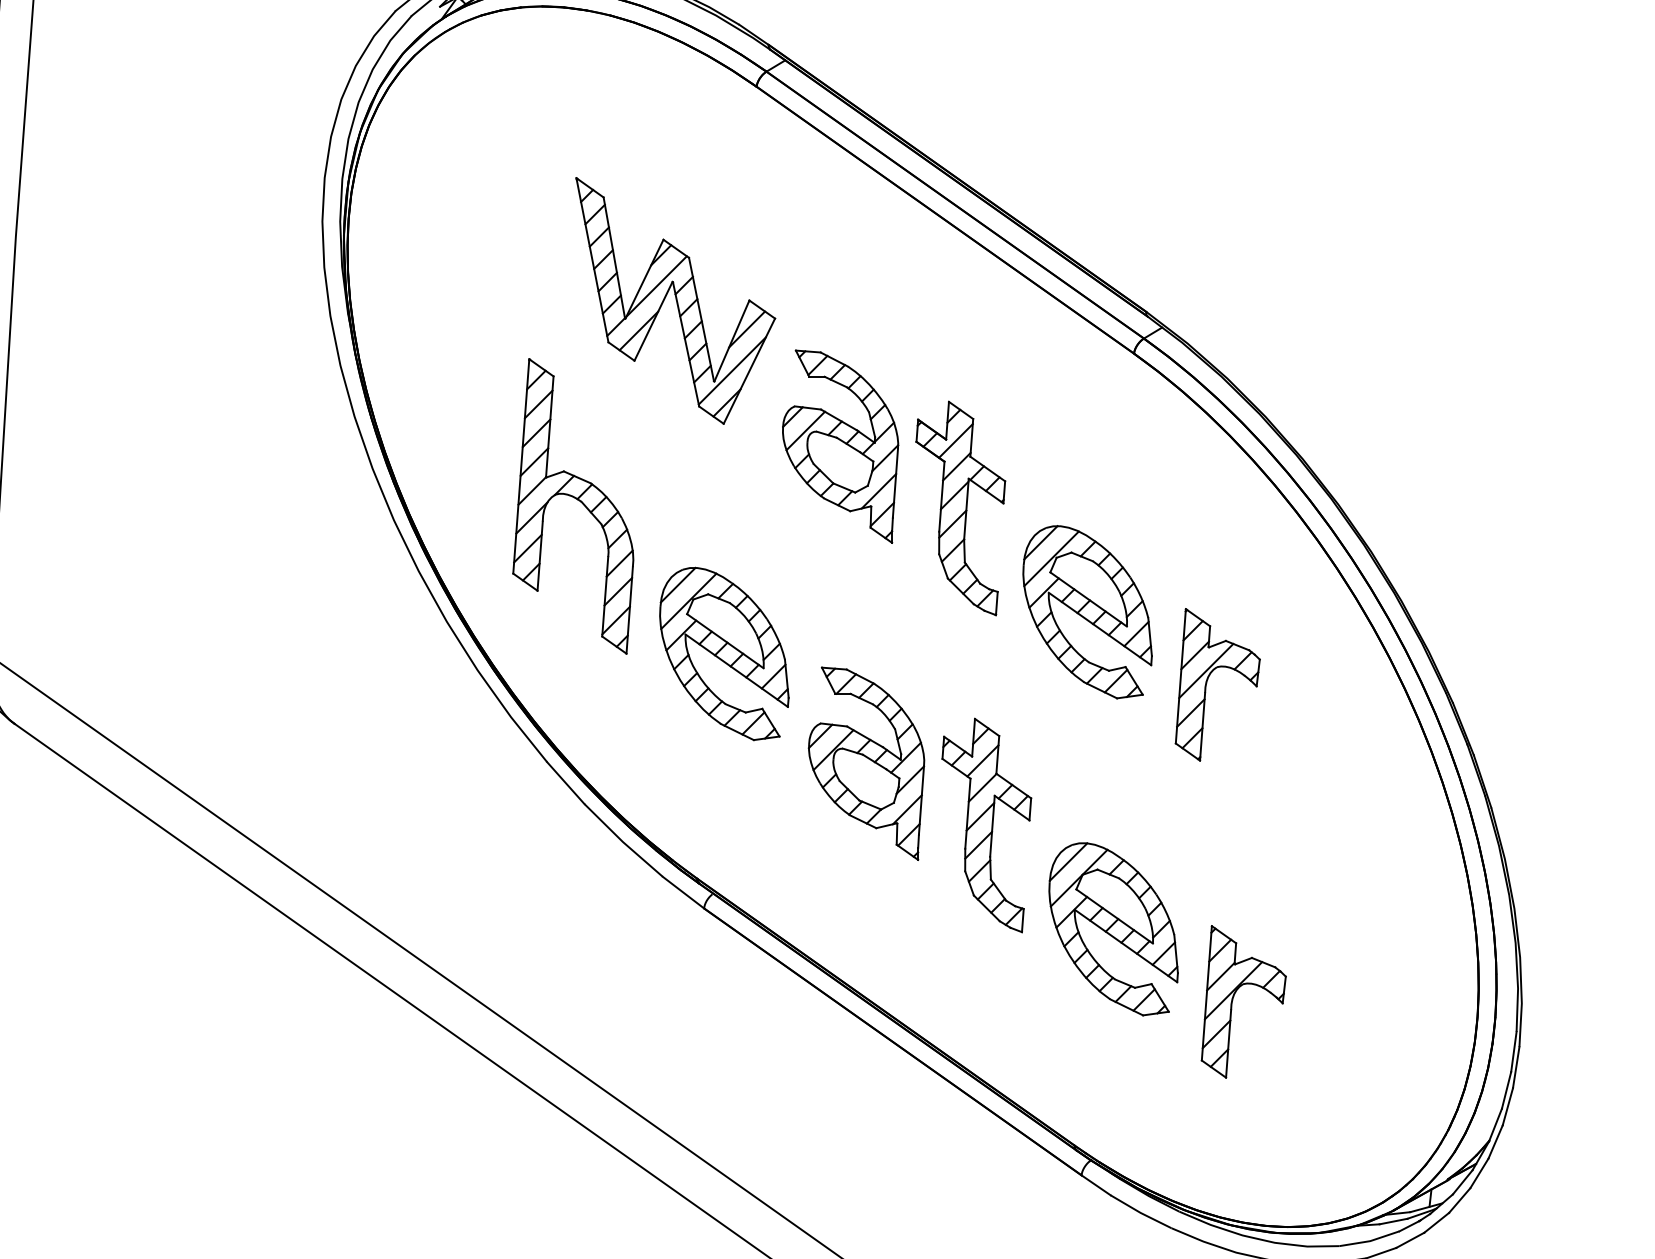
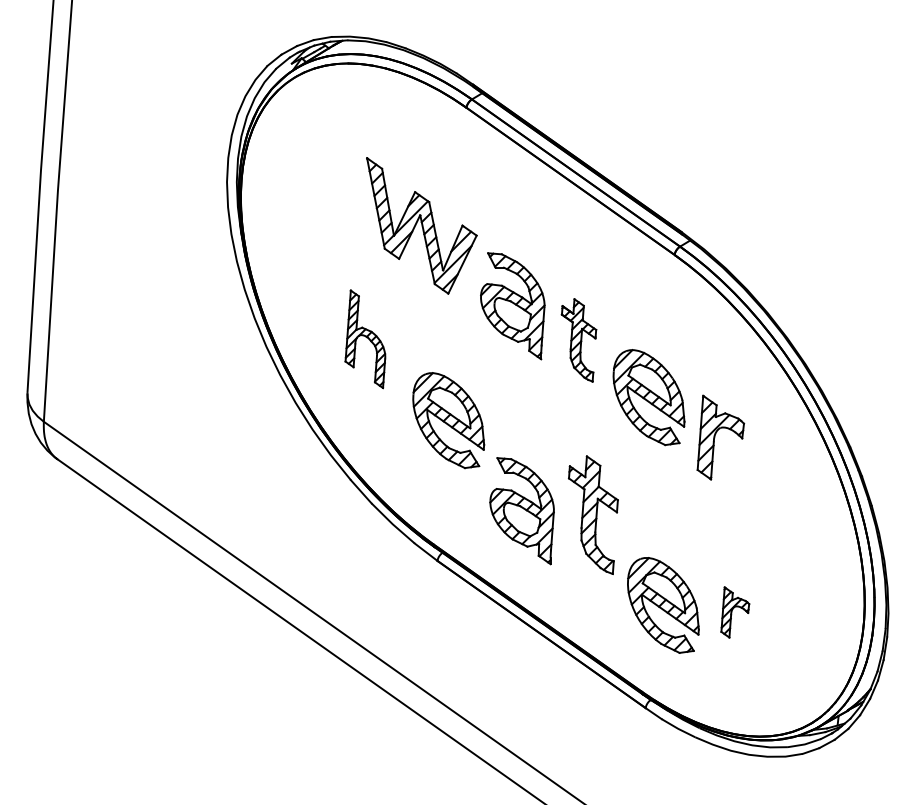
part: (573, 506) -> (365, 339), size x0.6
part: (959, 508) -> (578, 340), size x0.7
part: (865, 764) -> (521, 511), moved
part: (1113, 929) -> (663, 605), moved
part: (1244, 1001) -> (735, 612), size x0.6

